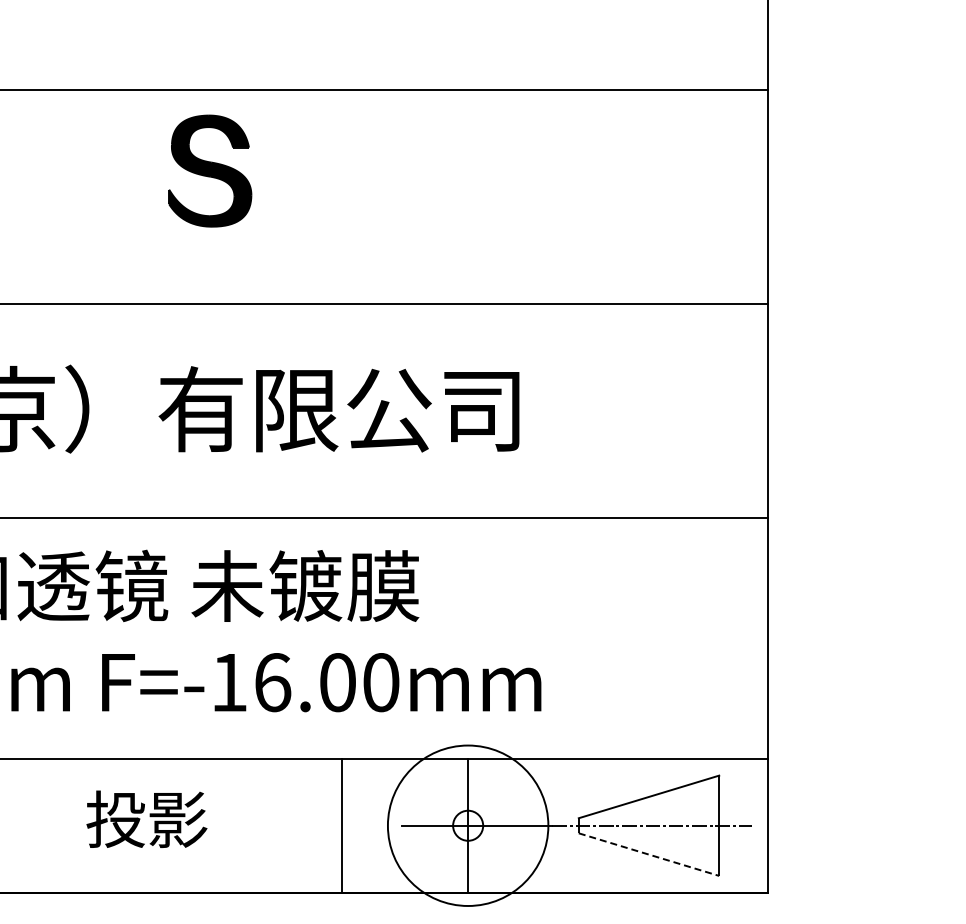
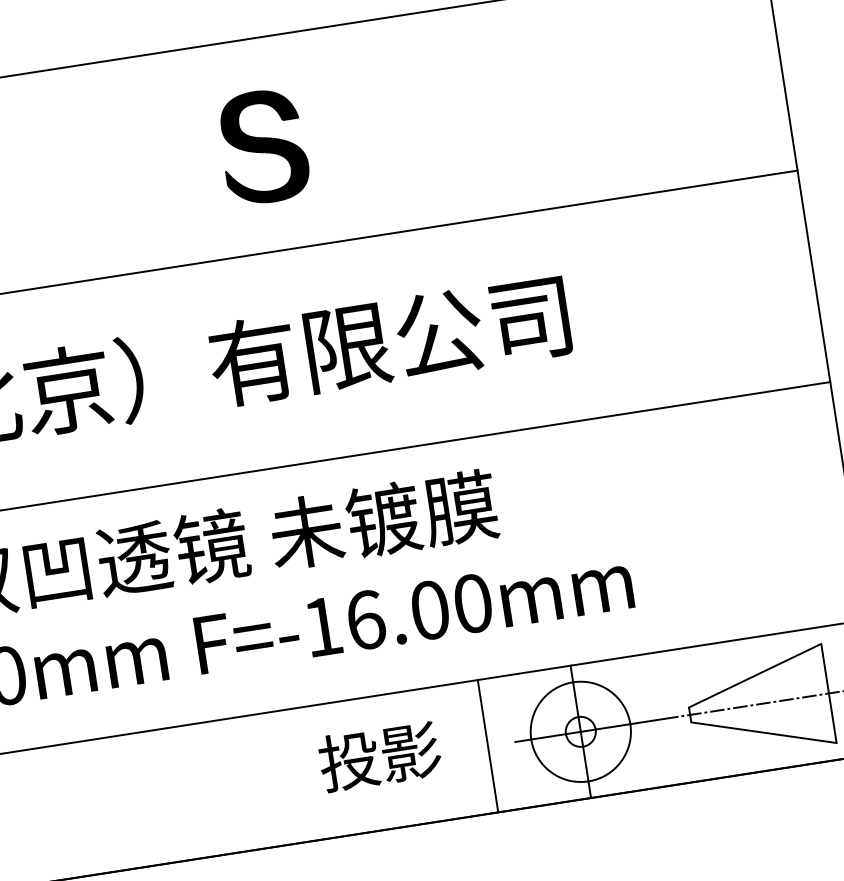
part: (210, 170) -> (263, 146), moved
text: (146, 818) -> (379, 755), moved
line: (342, 825) -> (488, 745), moved
circle: (468, 825) -> (581, 731), size x0.62
line: (649, 854) -> (764, 732), dashed -> solid

